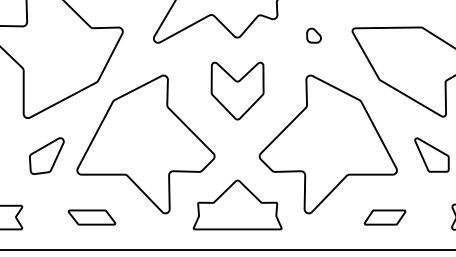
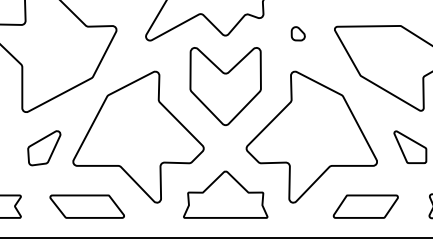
part: (237, 90) -> (225, 85), size x1.43
part: (91, 217) -> (86, 206), size x1.67
part: (384, 217) -> (365, 206), size x1.67

